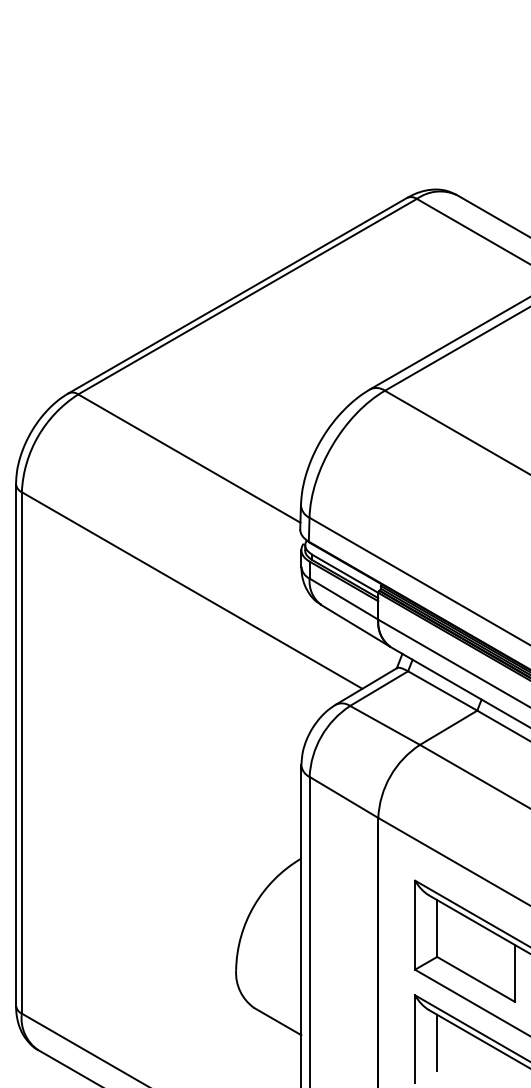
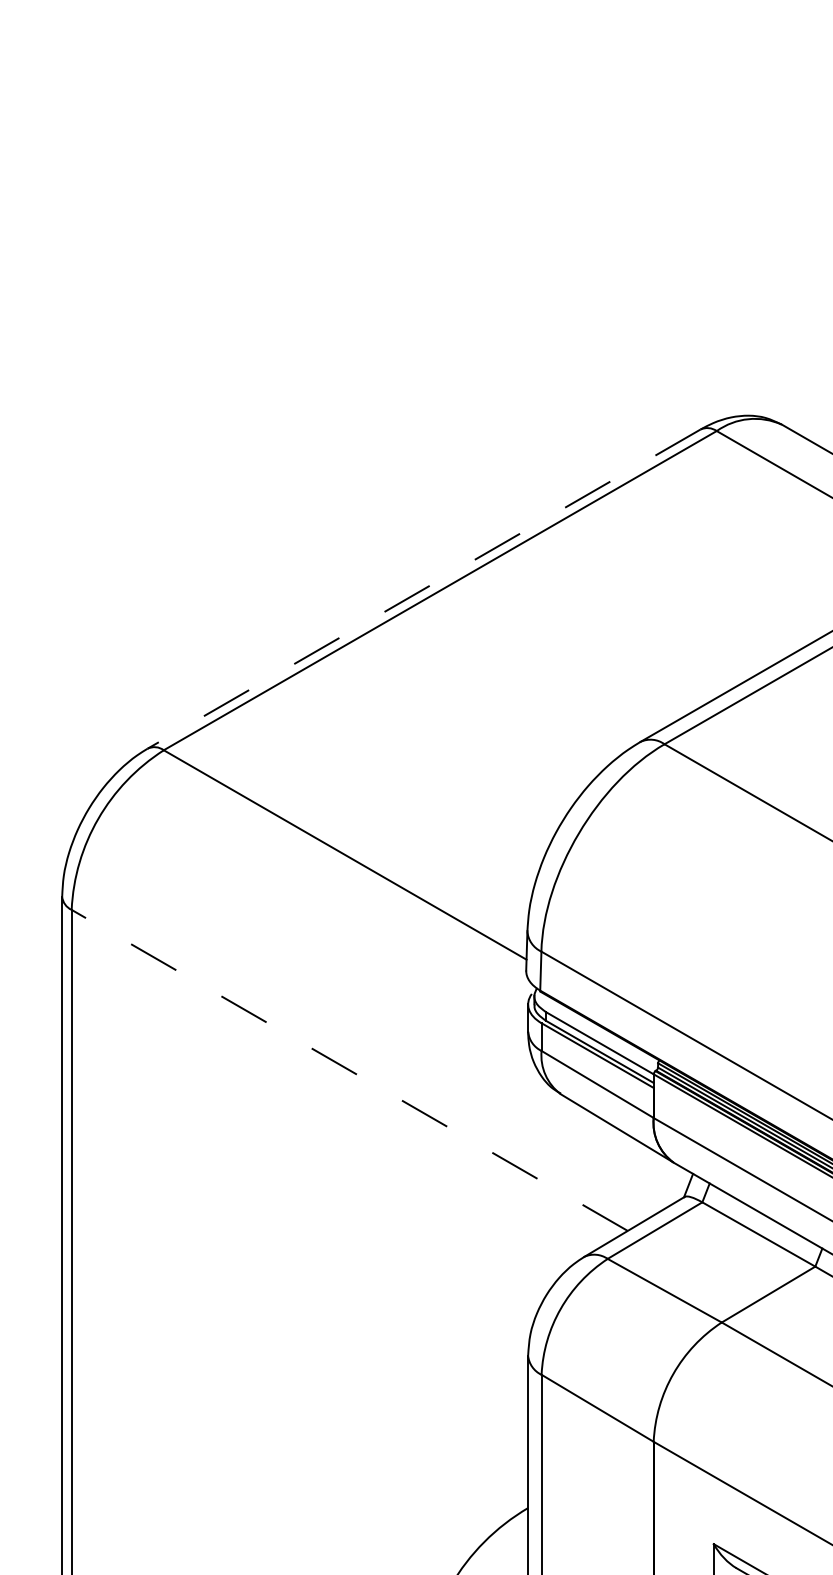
line: (237, 295) -> (423, 588), solid -> dashed
line: (192, 590) -> (350, 1070), solid -> dashed

